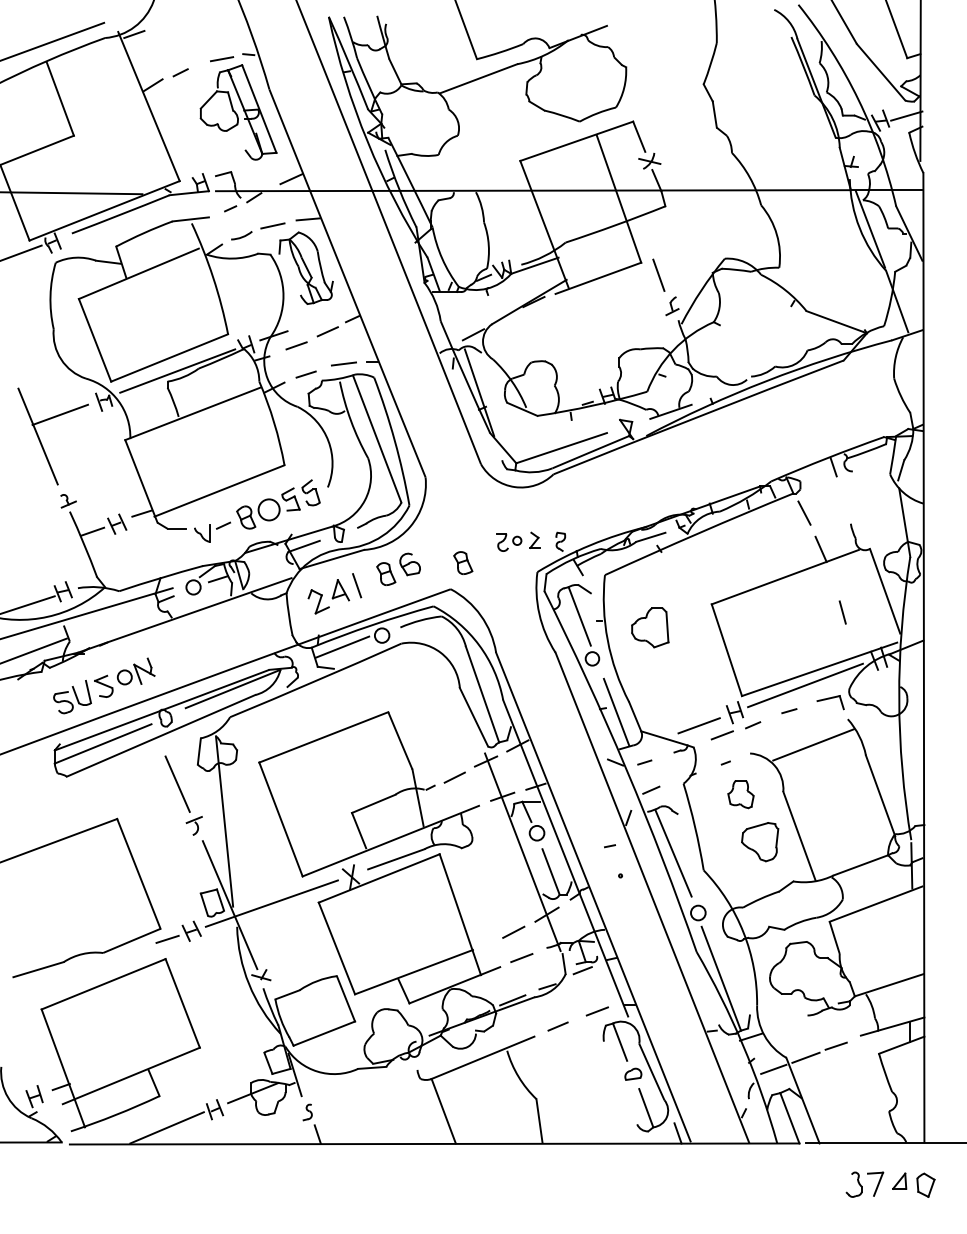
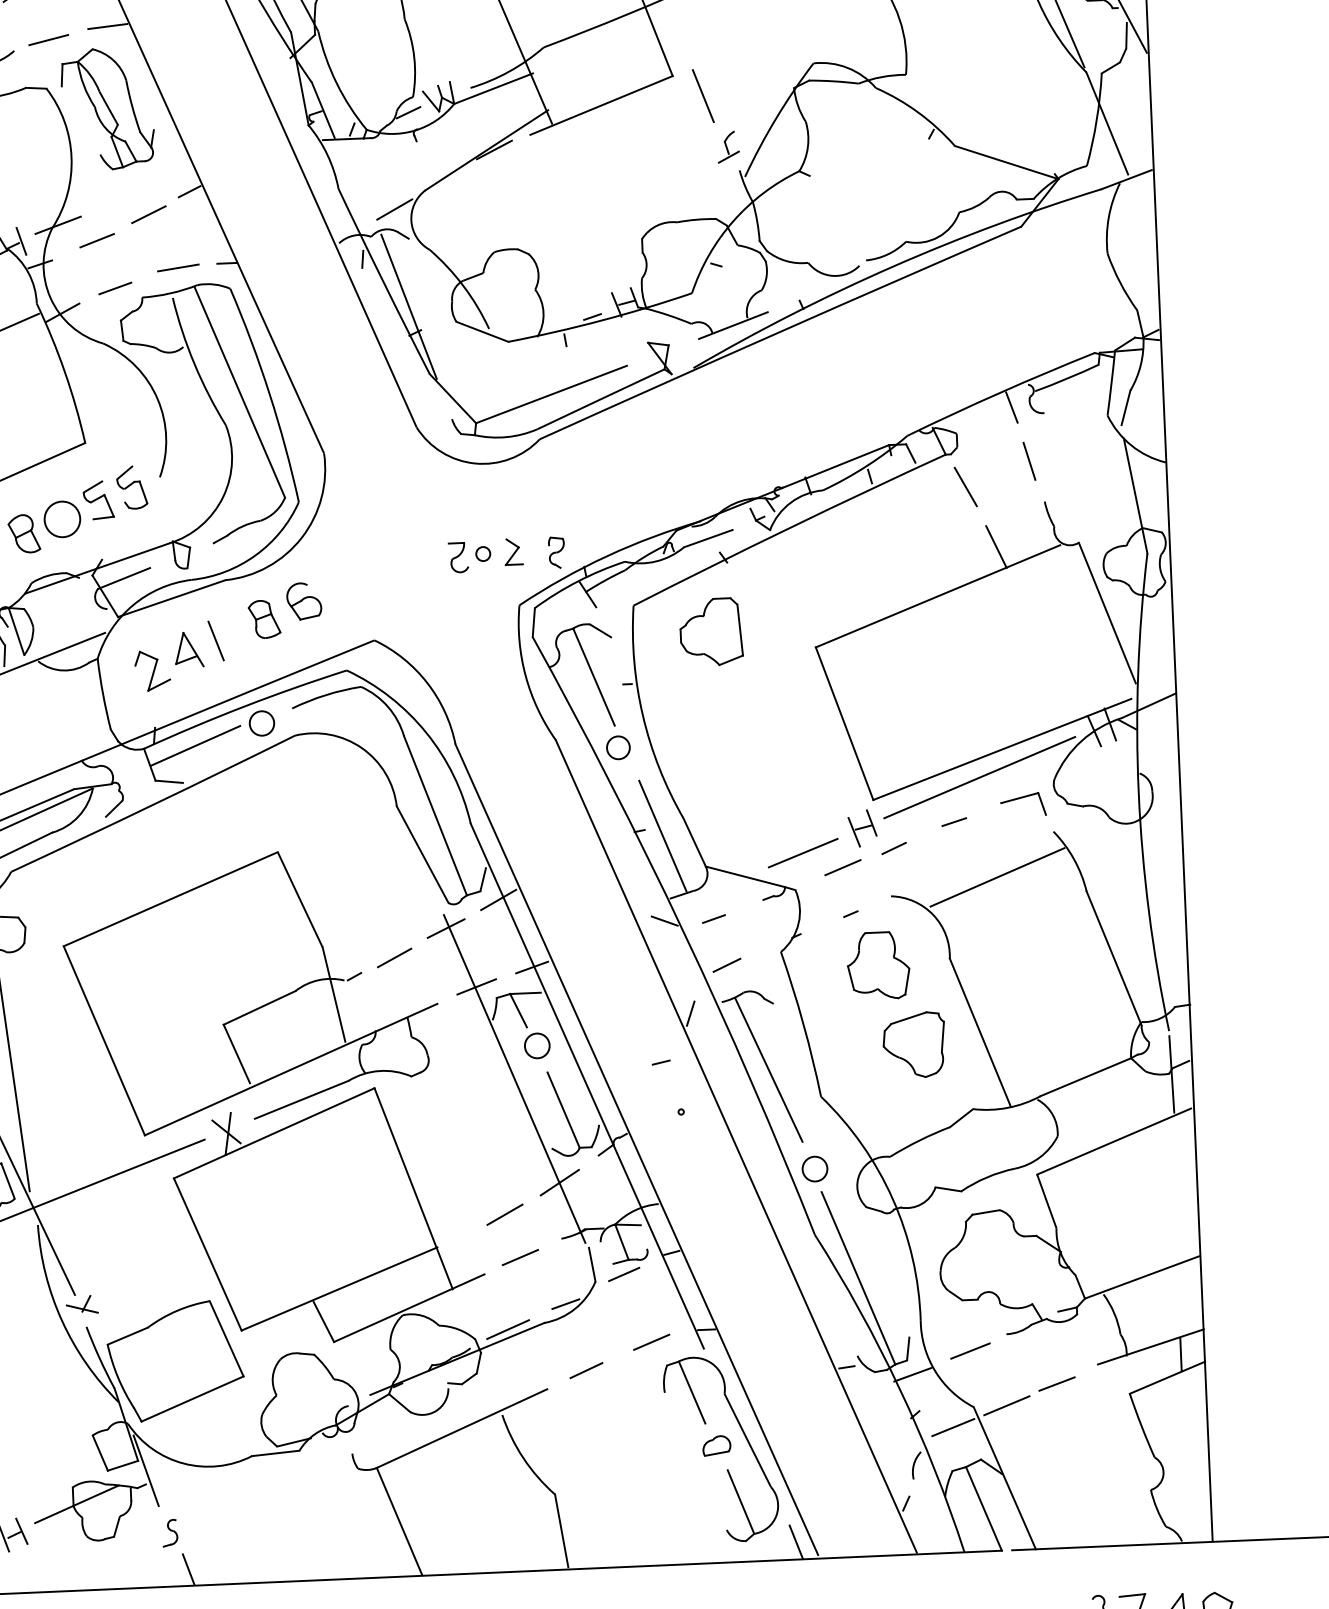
part: (463, 562) -> (394, 594), removed
line: (842, 612) -> (1028, 461), moved
part: (650, 627) -> (711, 631), moved
part: (740, 794) -> (877, 966), size x1.43
line: (785, 1024) -> (969, 1350), added

